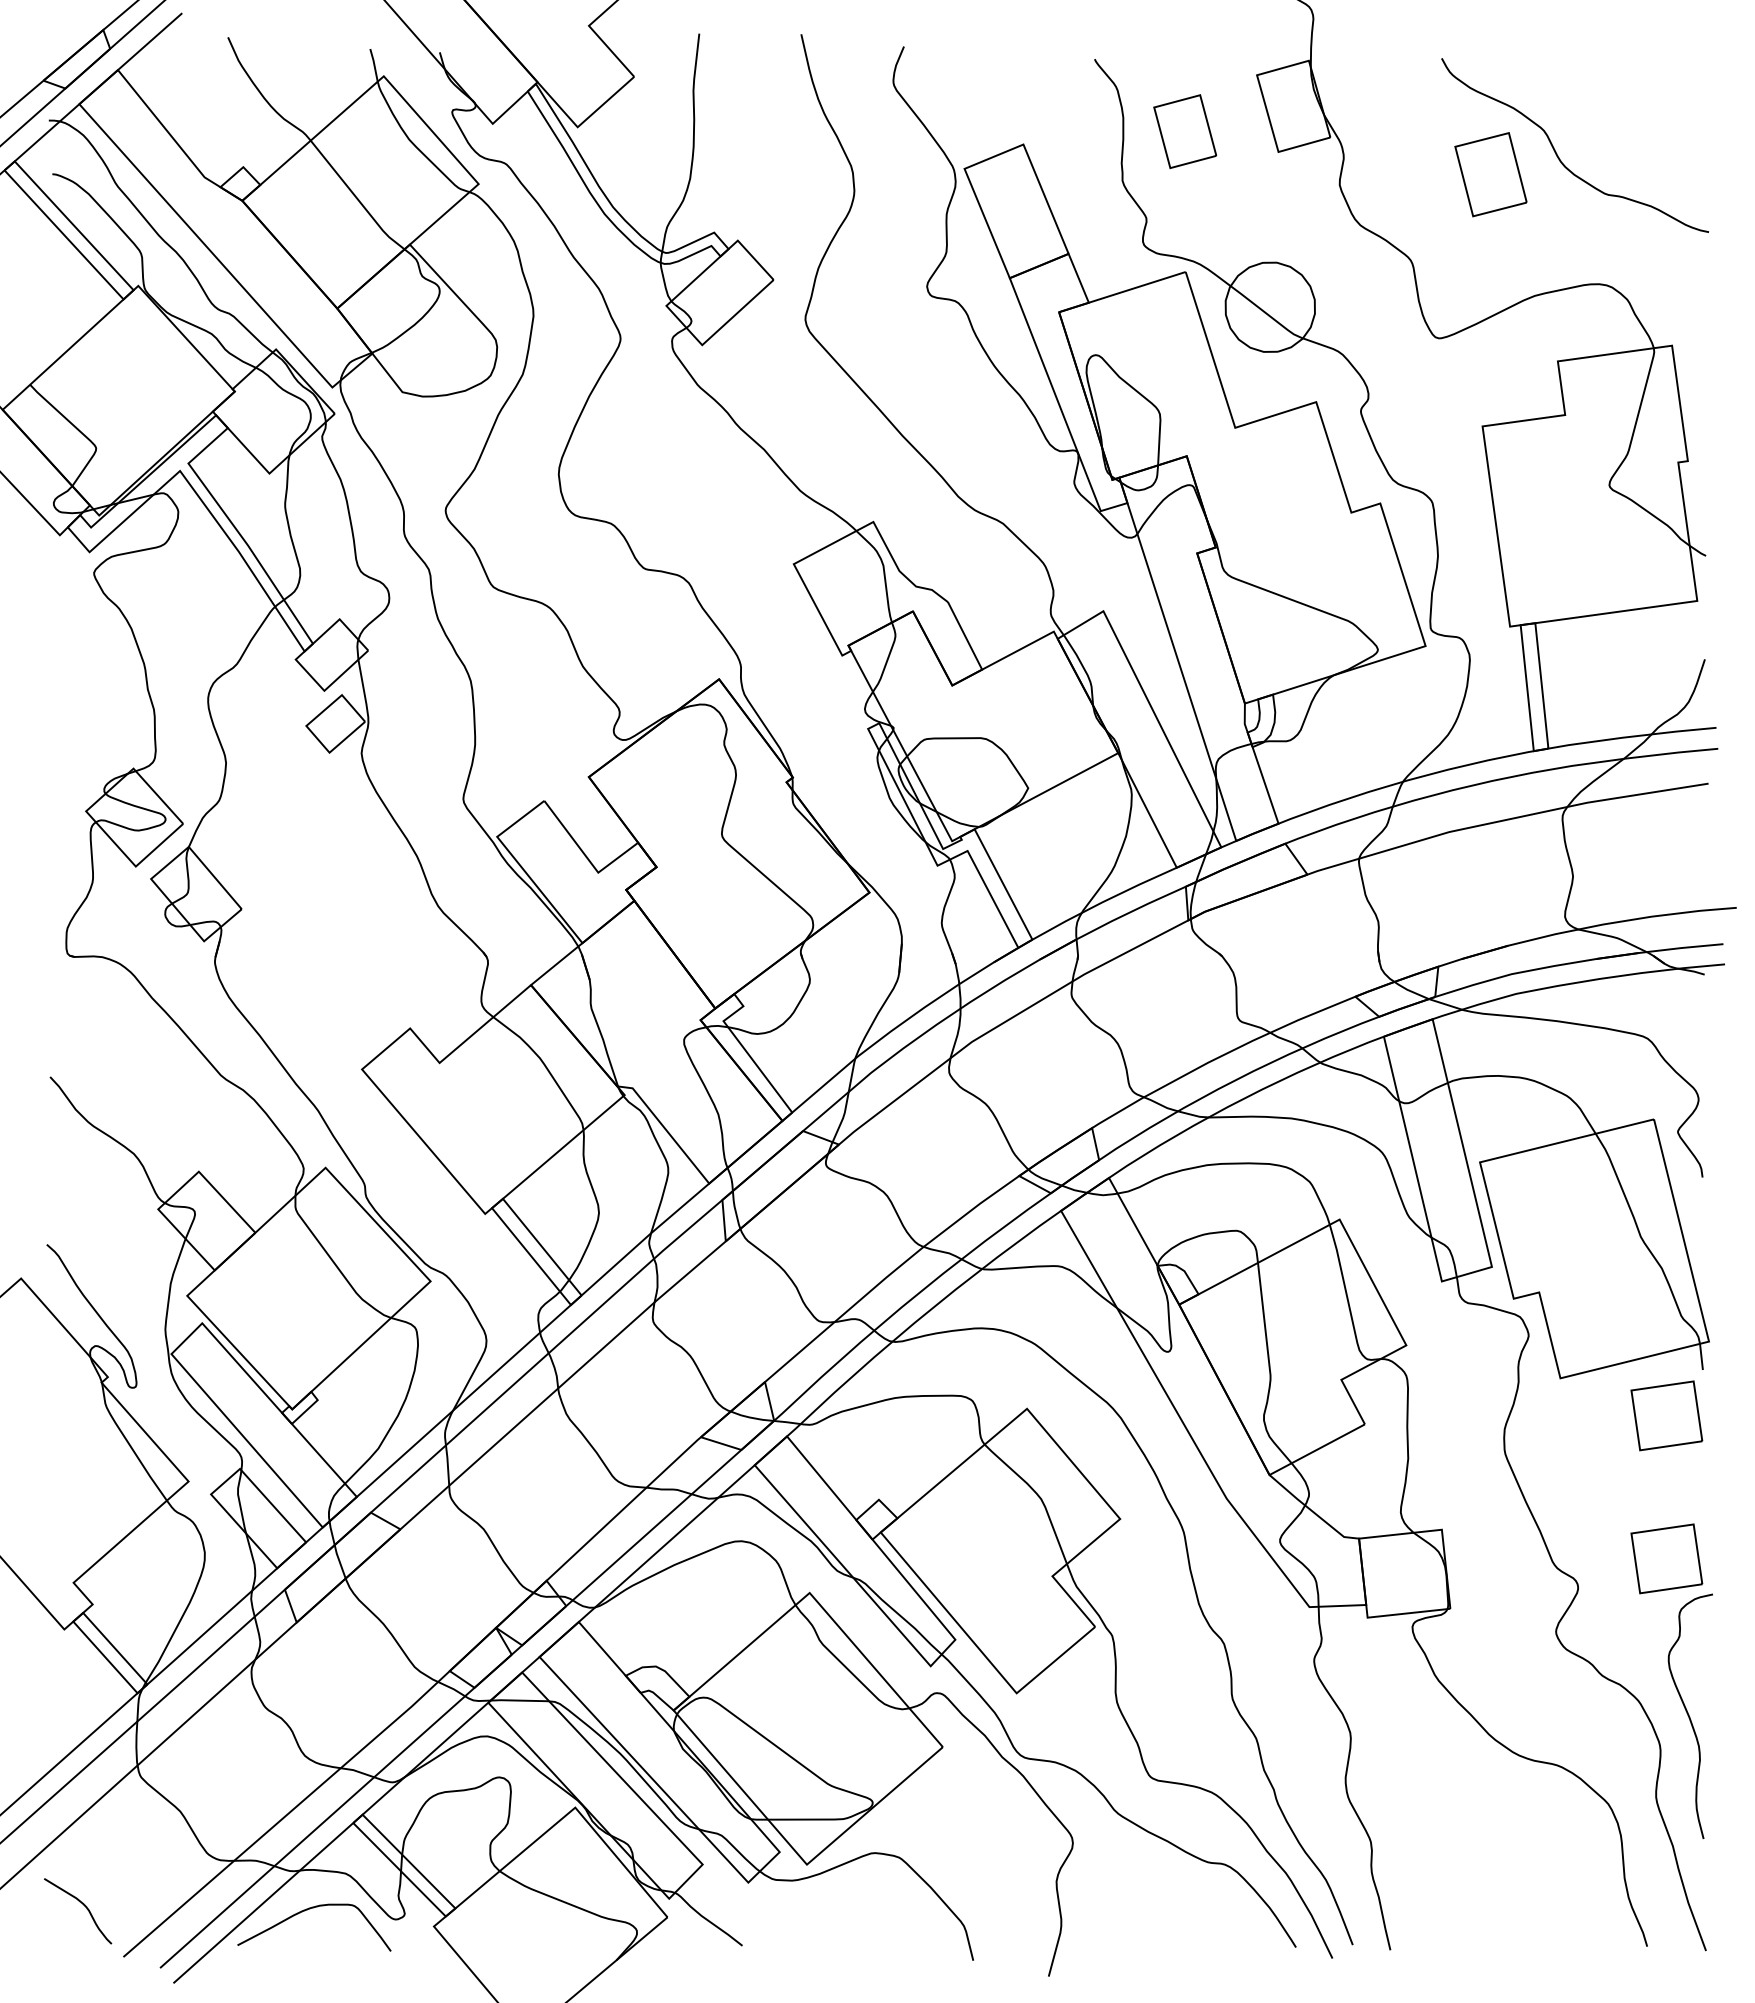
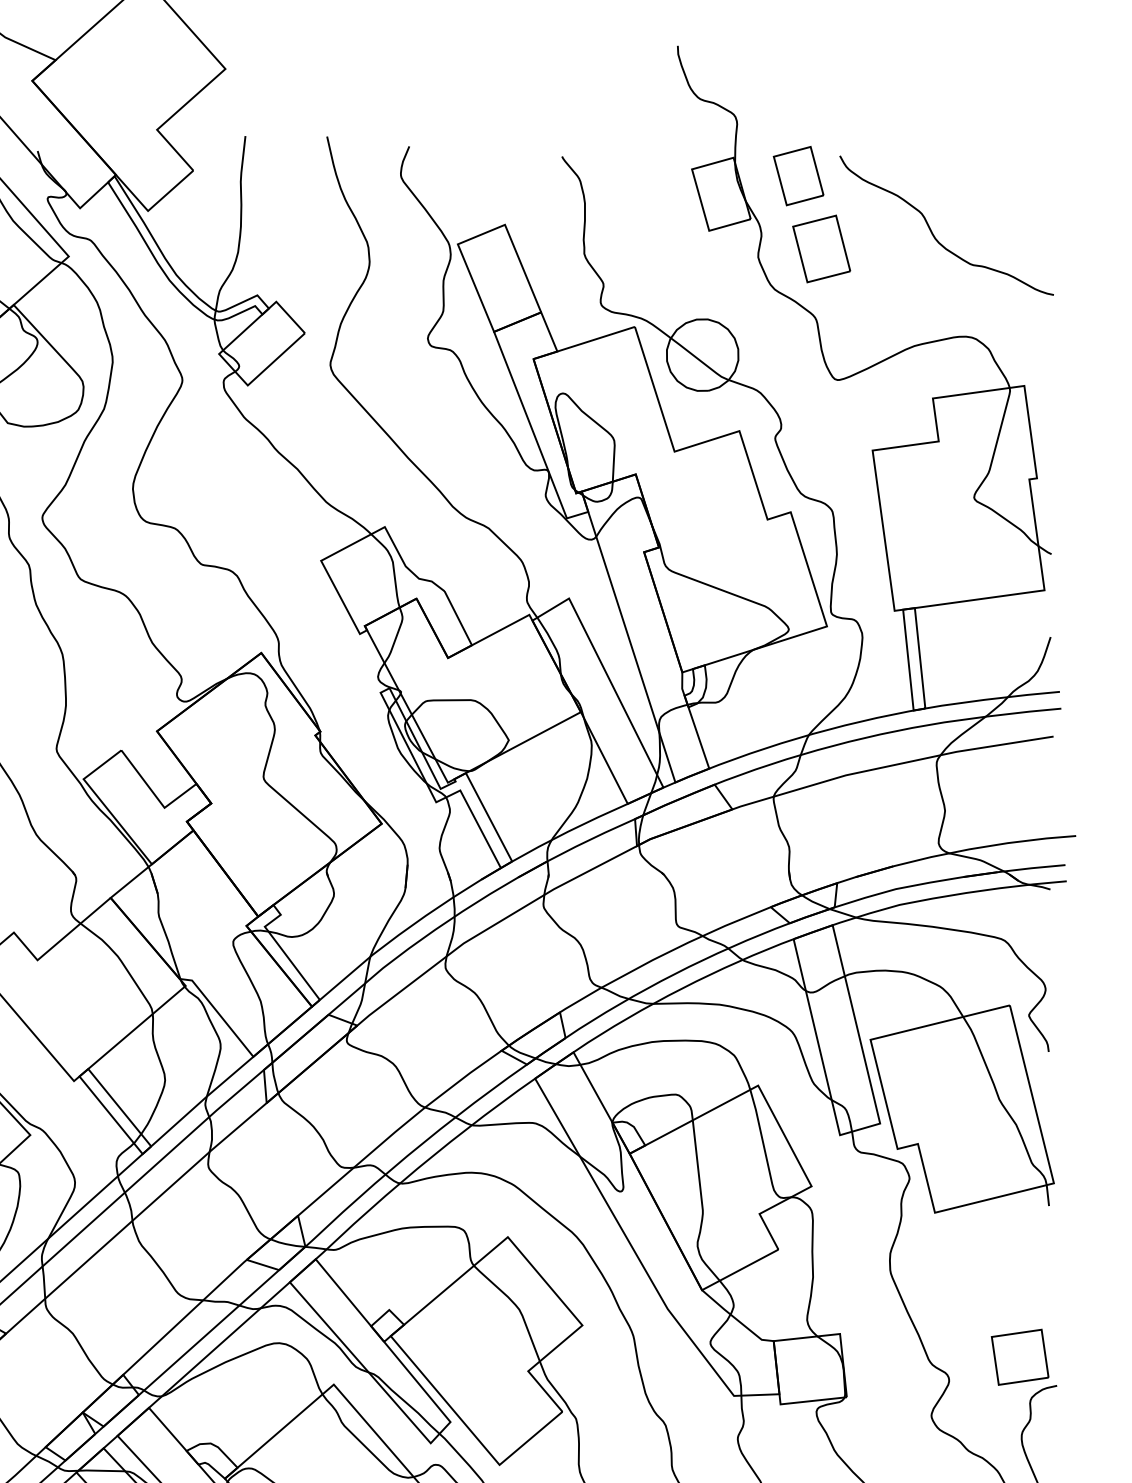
part: (1185, 131) -> (798, 175), moved
part: (1490, 174) -> (821, 248), moved
part: (1666, 1415) -> (1019, 1242), removed

